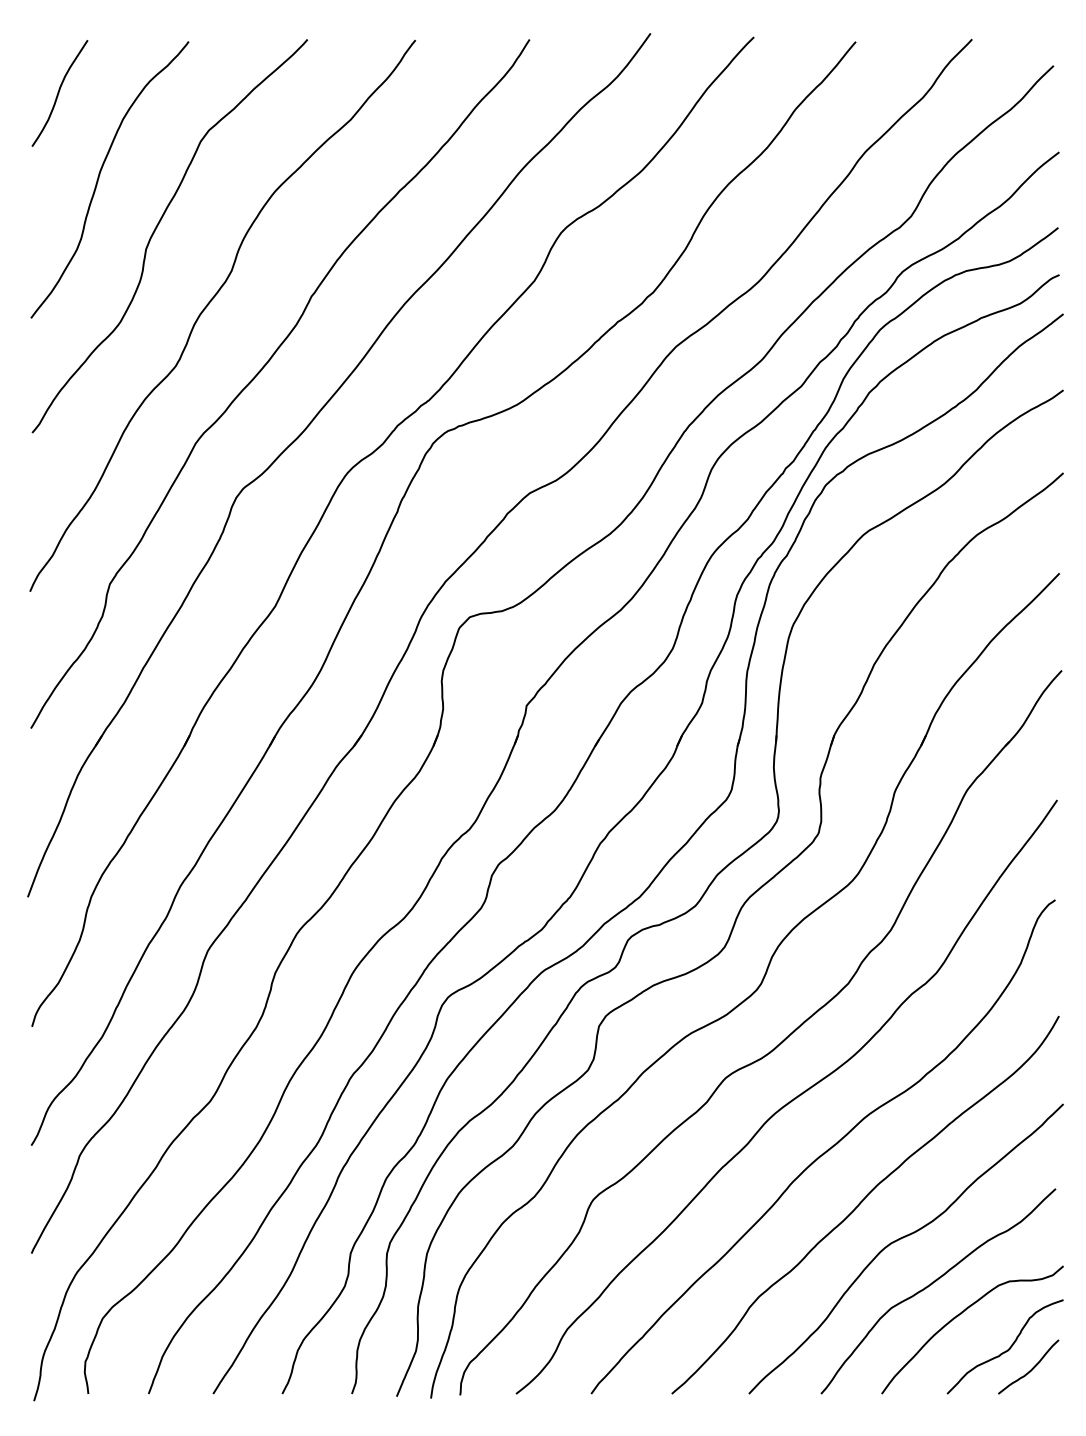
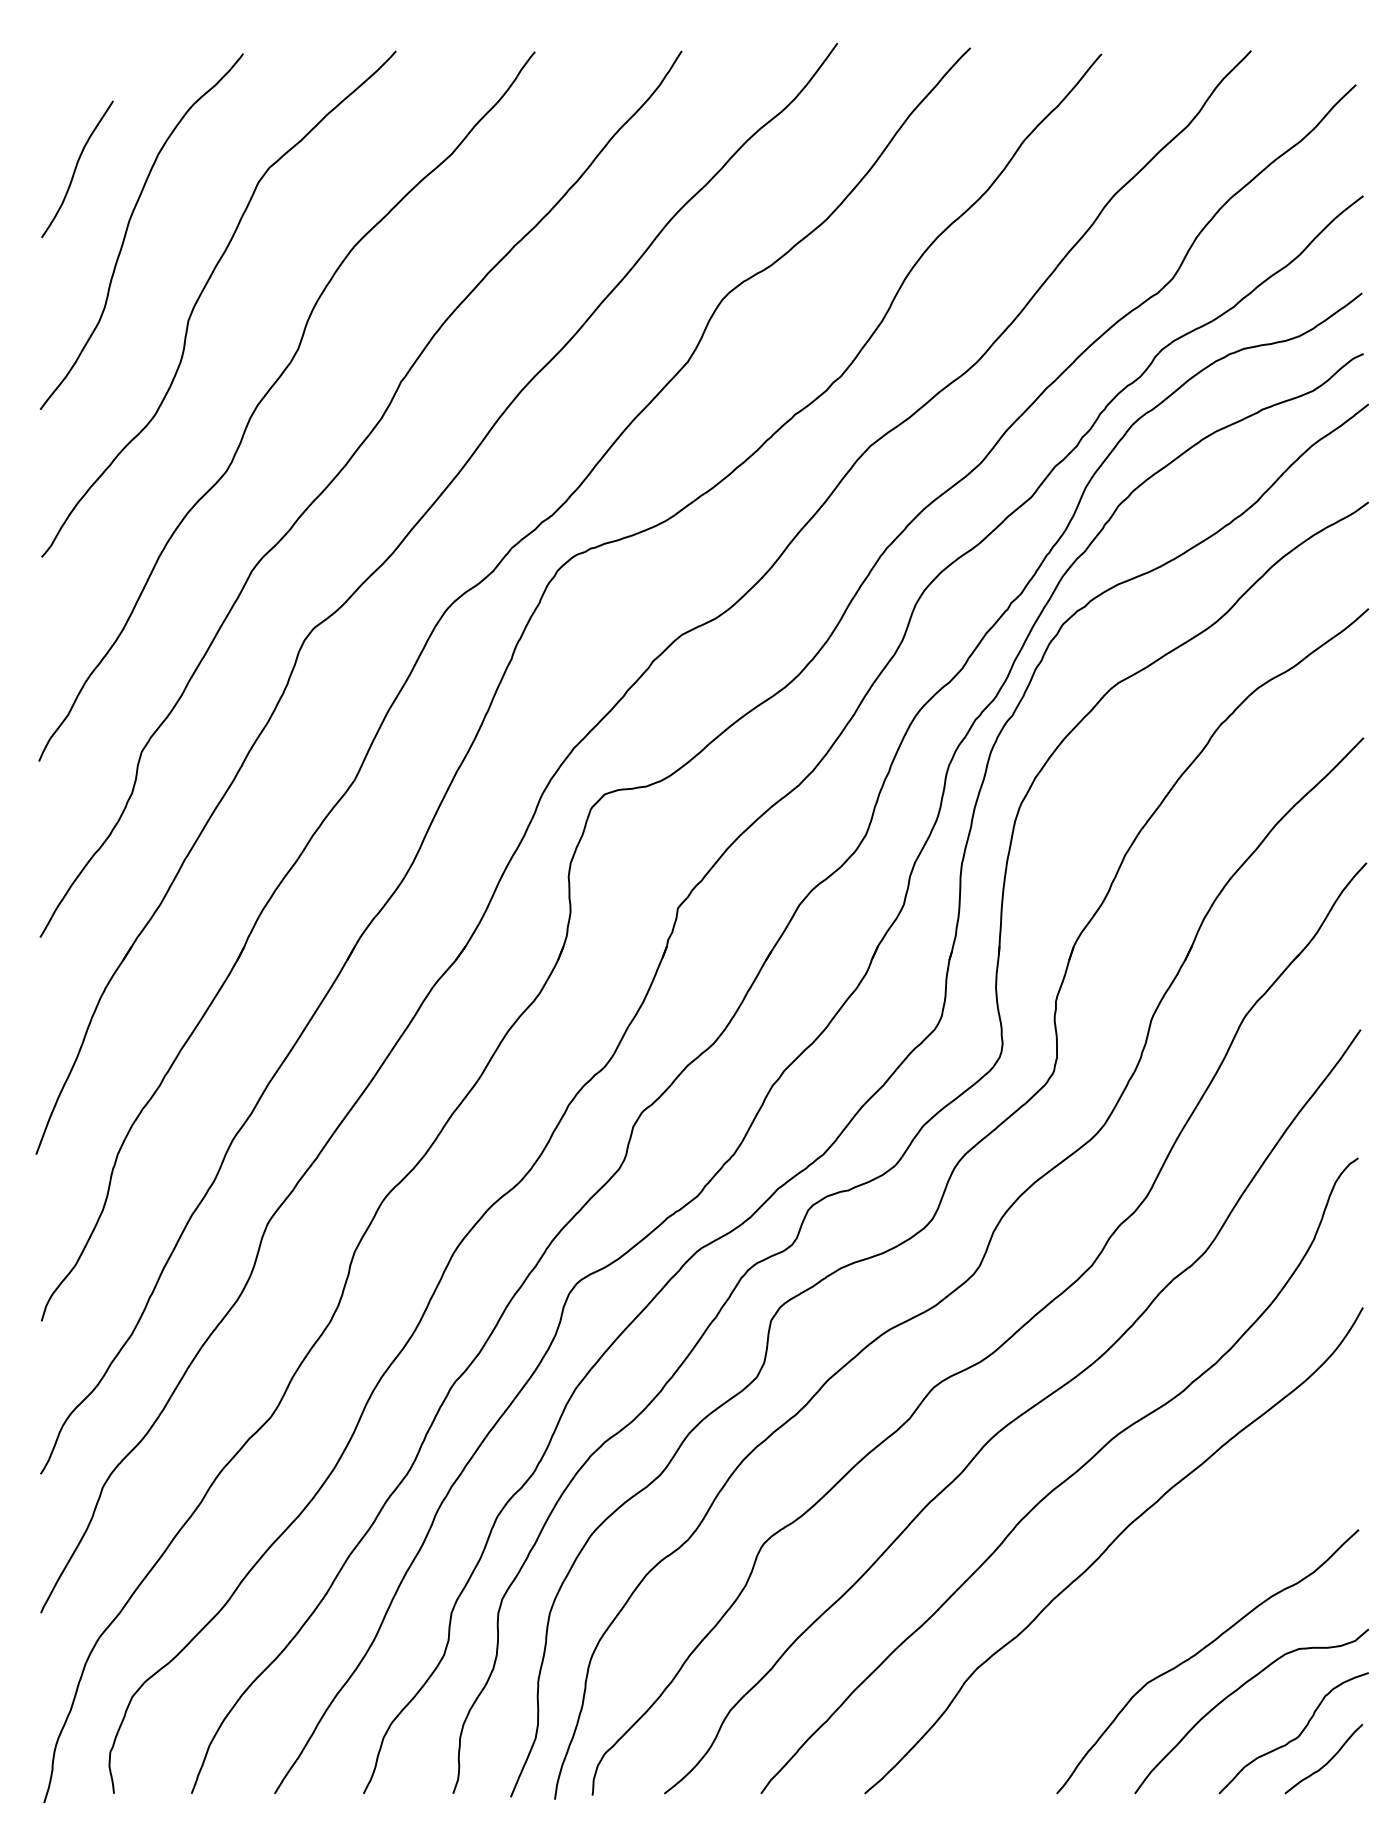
curve: (59, 93) -> (76, 169), moved
curve: (901, 1239) -> (1160, 1594), removed

